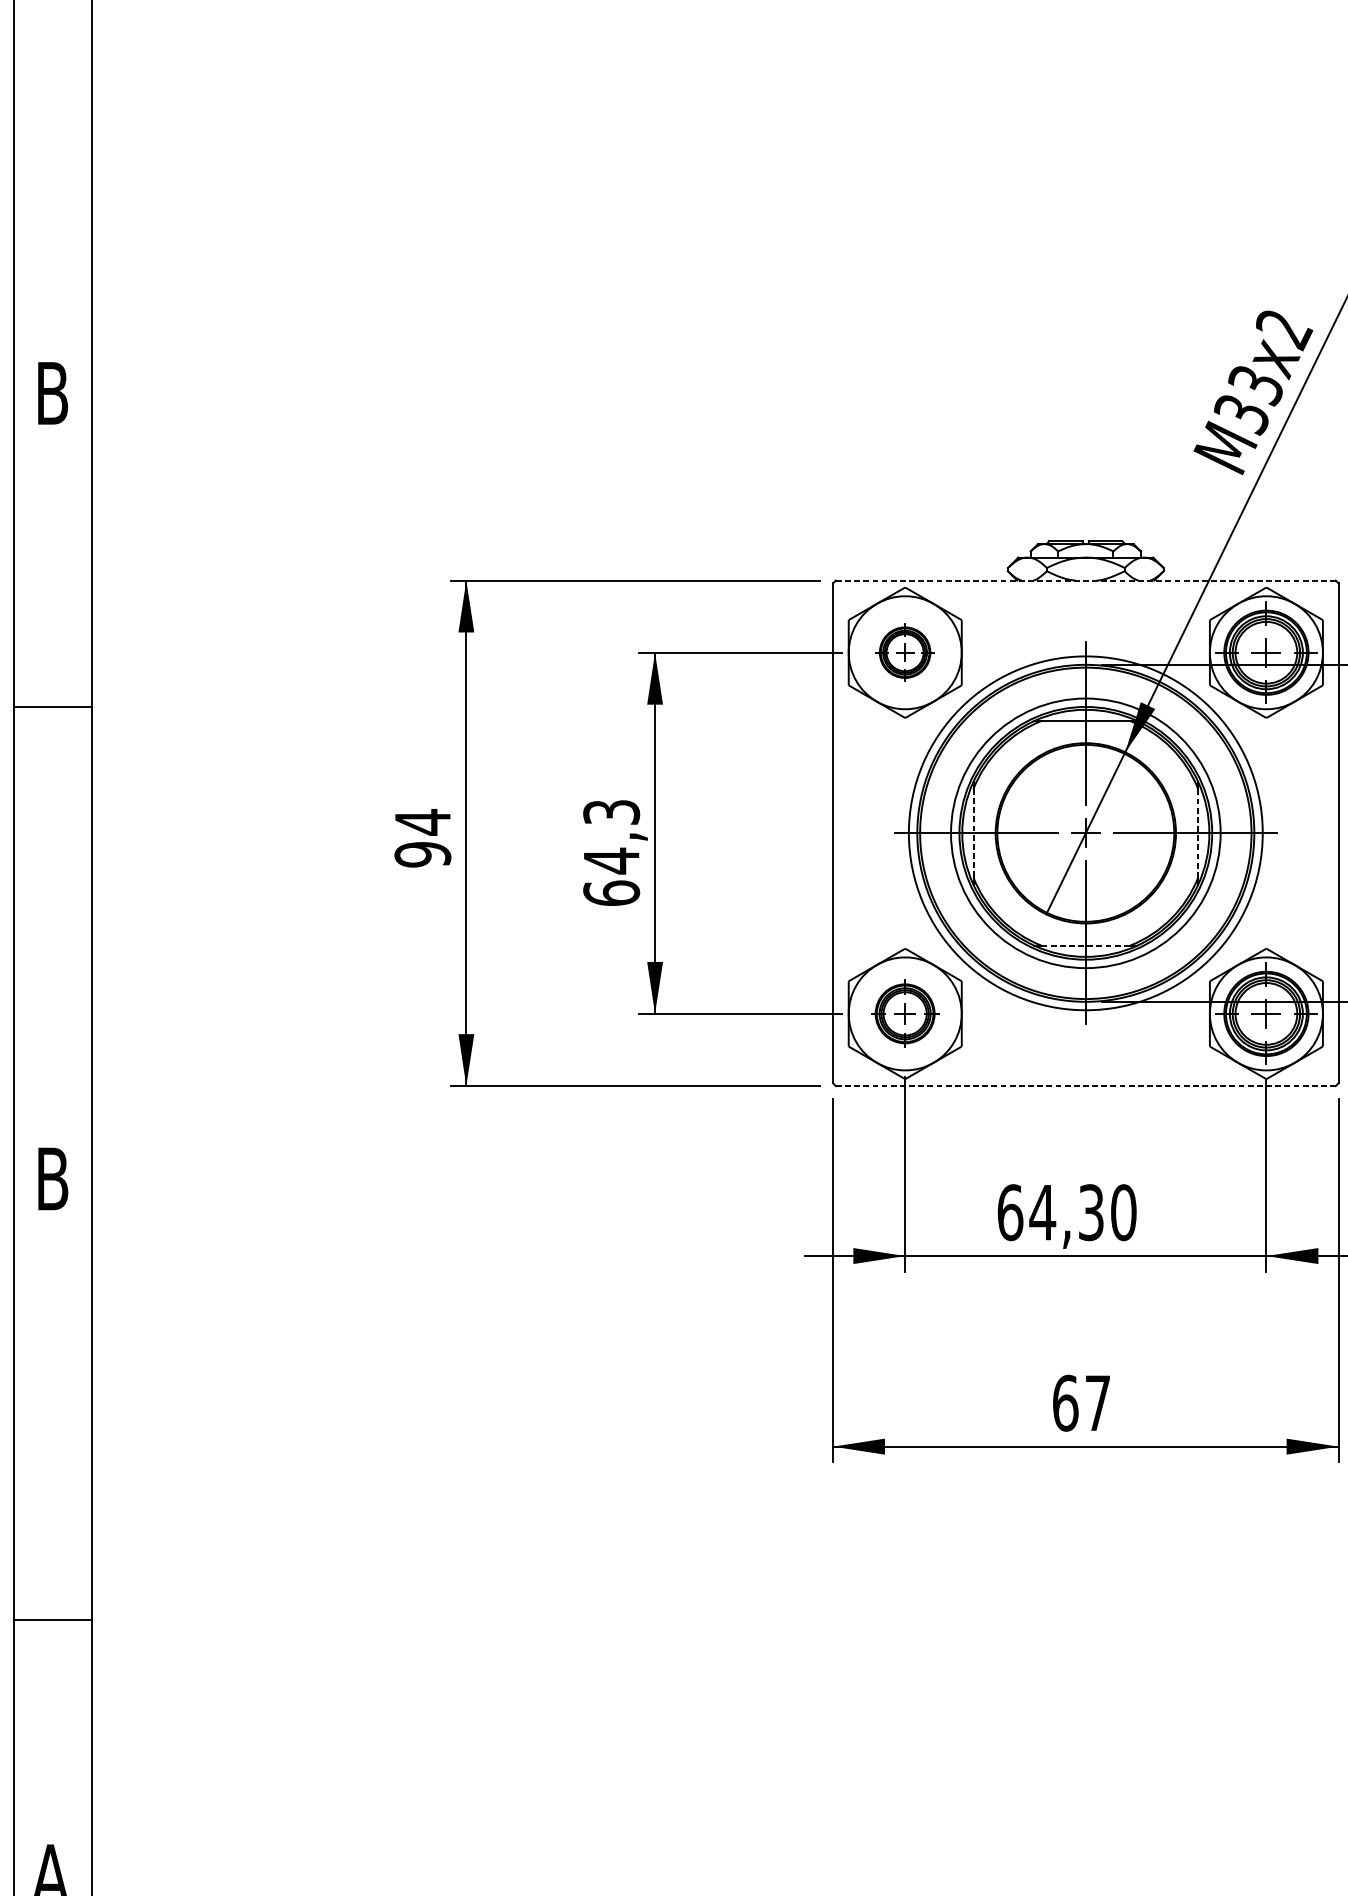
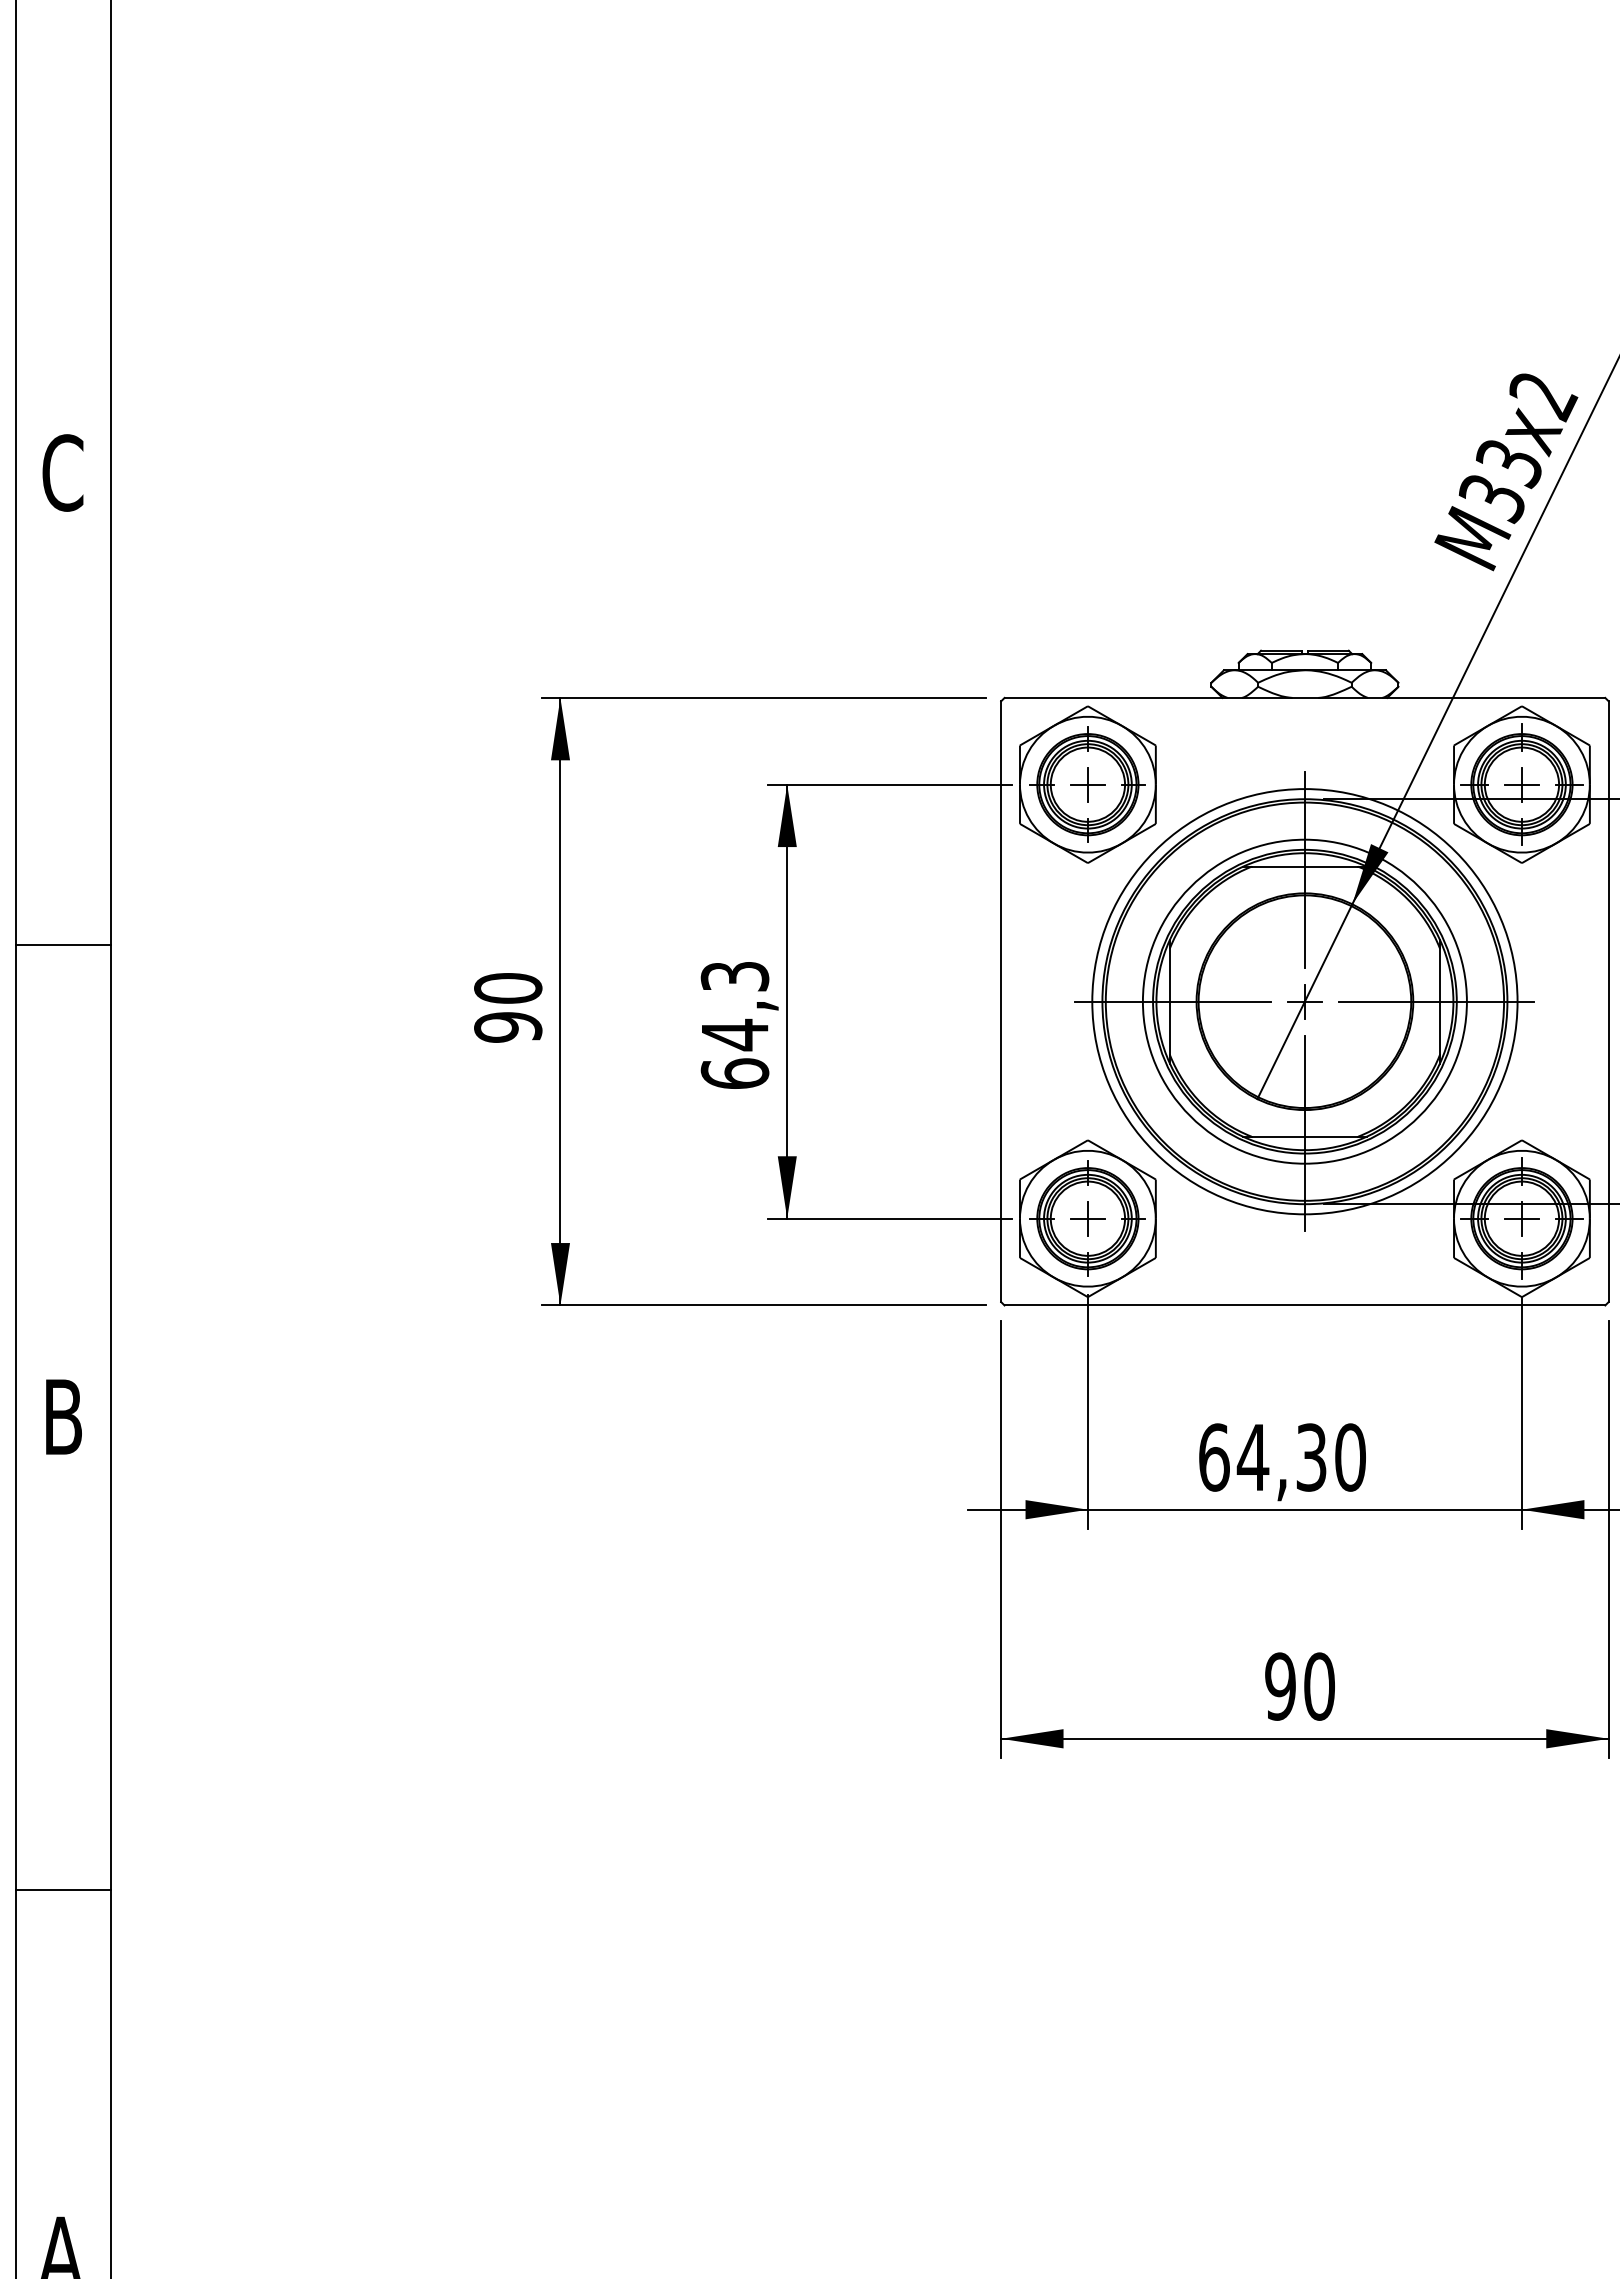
text: (52, 392) -> (62, 472), B -> C
line: (1086, 580) -> (1305, 697), dashed -> solid
part: (904, 652) -> (1087, 784), size x1.67
line: (52, 706) -> (63, 944), moved
text: (423, 822) -> (508, 988), 94 -> 90
line: (1197, 833) -> (1439, 1001), dashed -> solid
line: (973, 834) -> (1169, 1002), dashed -> solid
line: (1086, 945) -> (1305, 1136), dashed -> solid
part: (904, 1013) -> (1087, 1218), size x1.43
line: (1086, 1086) -> (1305, 1305), dashed -> solid
text: (1081, 1403) -> (1299, 1686), 67 -> 90
line: (52, 1619) -> (63, 1889), moved

